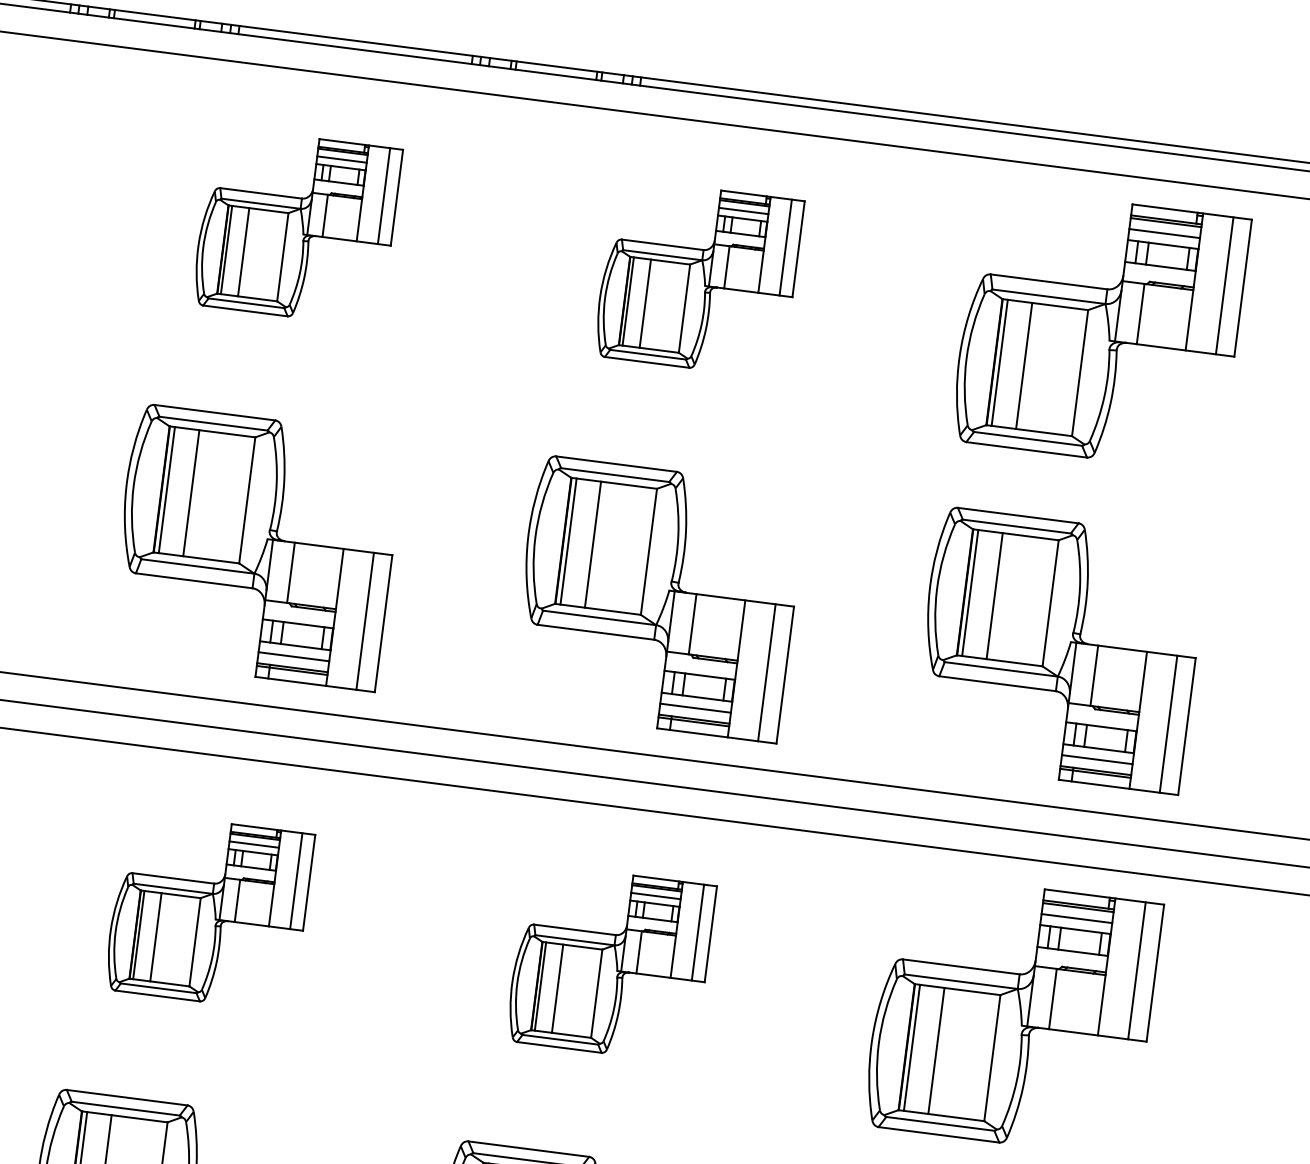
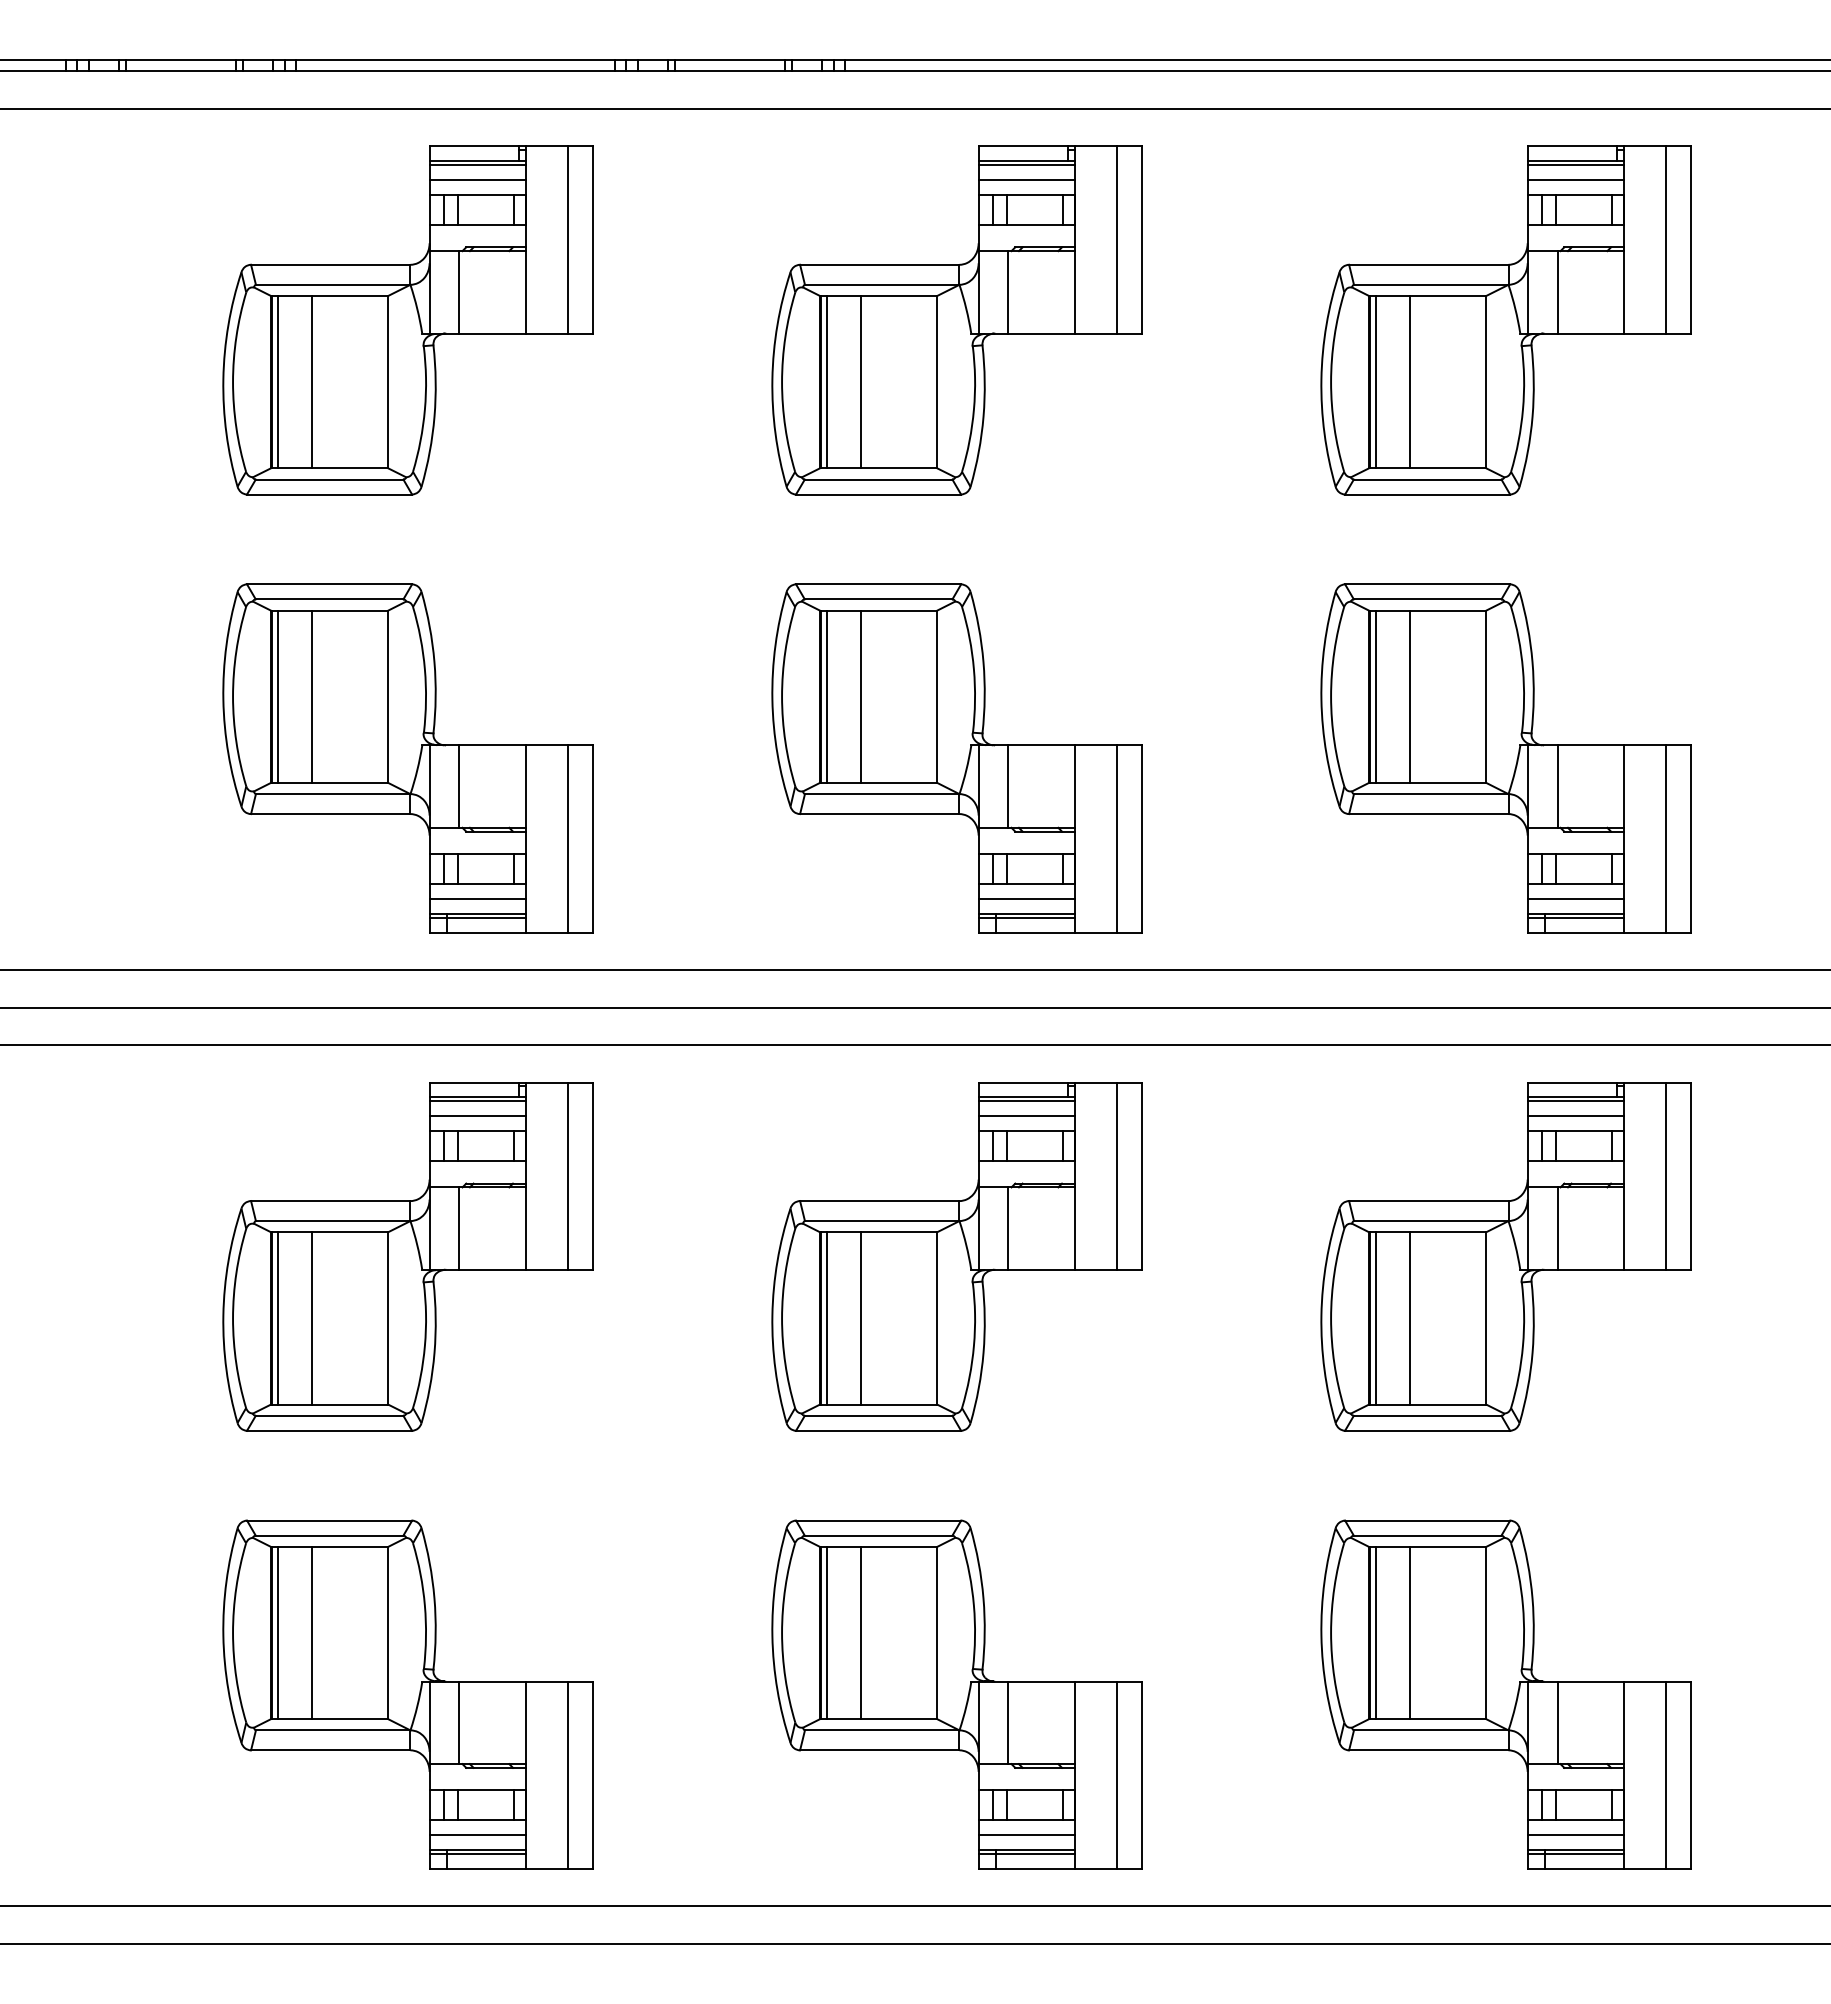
part: (296, 226) -> (407, 320), size x1.43
part: (698, 278) -> (956, 320), size x1.43
part: (208, 911) -> (407, 1256), size x1.43
part: (610, 963) -> (956, 1256), size x1.43

